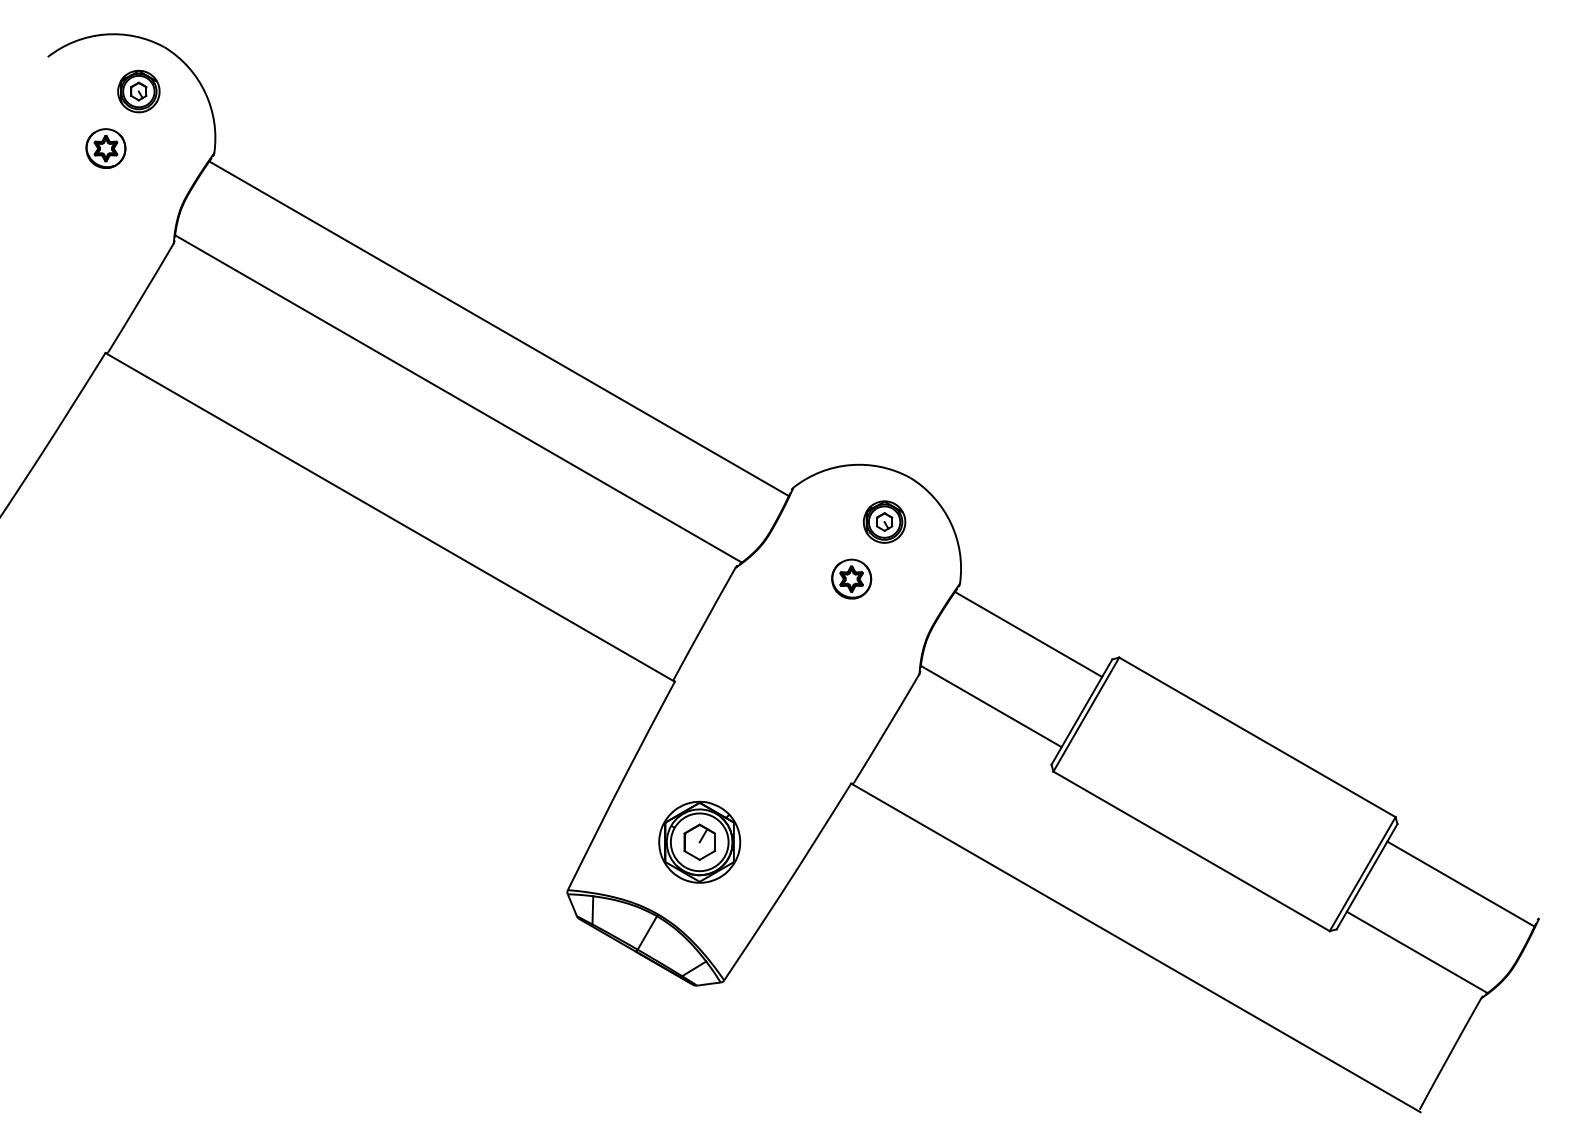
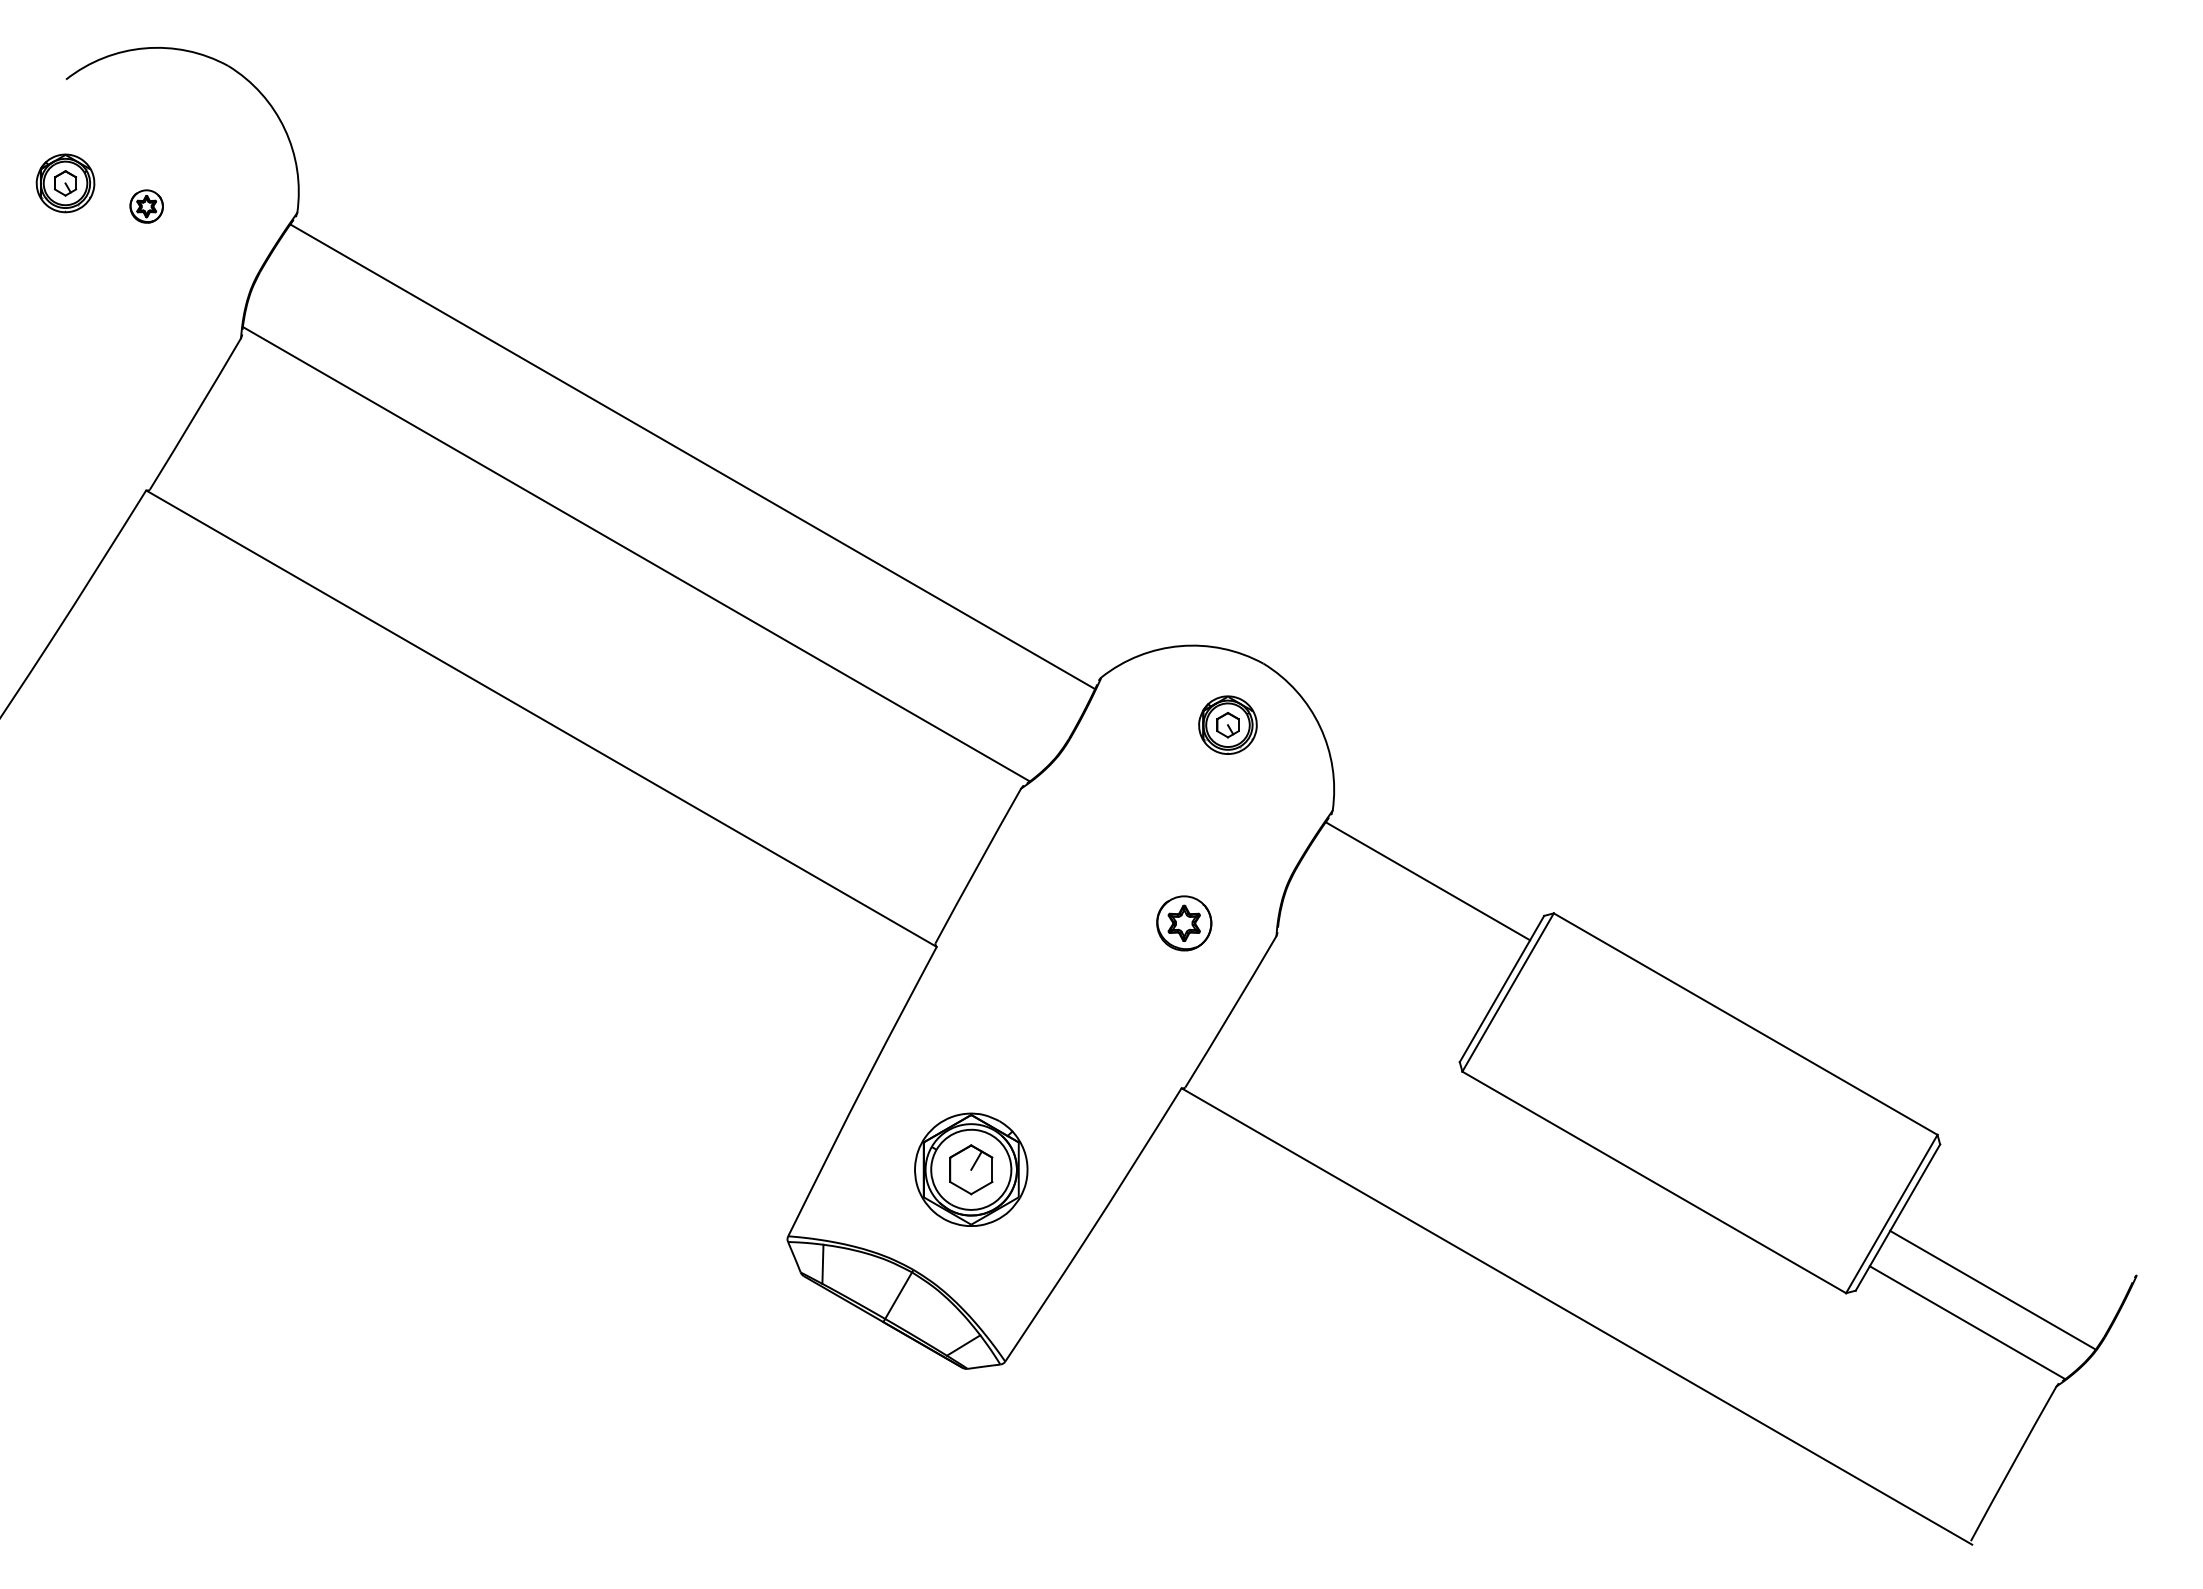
part: (138, 91) -> (65, 183), moved
part: (105, 148) -> (146, 206), size x0.6
part: (851, 579) -> (1184, 923), moved
line: (990, 705) -> (1375, 980), removed
line: (1461, 883) -> (1992, 1289), moved

